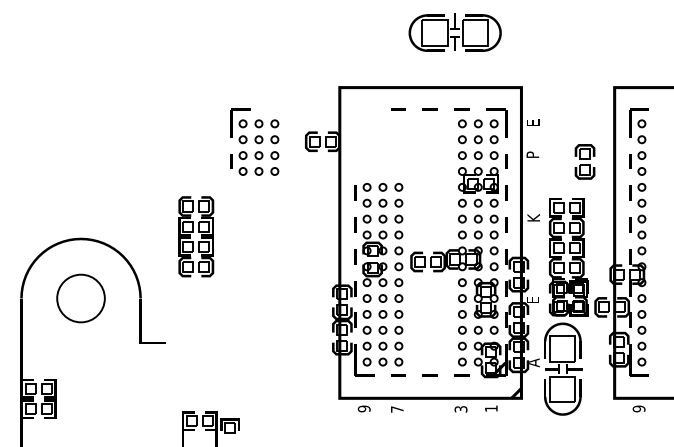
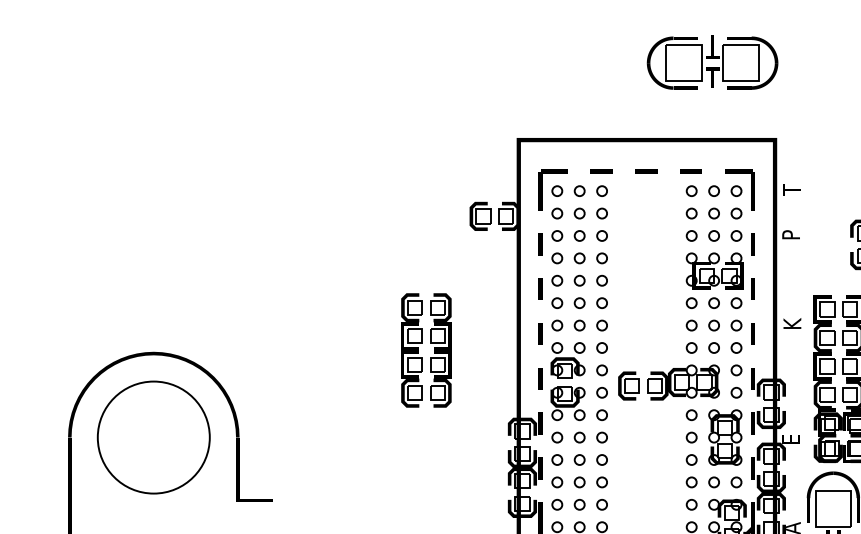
part: (454, 32) -> (711, 62), moved
text: (533, 122) -> (792, 189), E -> T
part: (254, 141) -> (573, 216), moved
part: (196, 236) -> (426, 350), moved
circle: (80, 298) -> (153, 437), size x1.67

